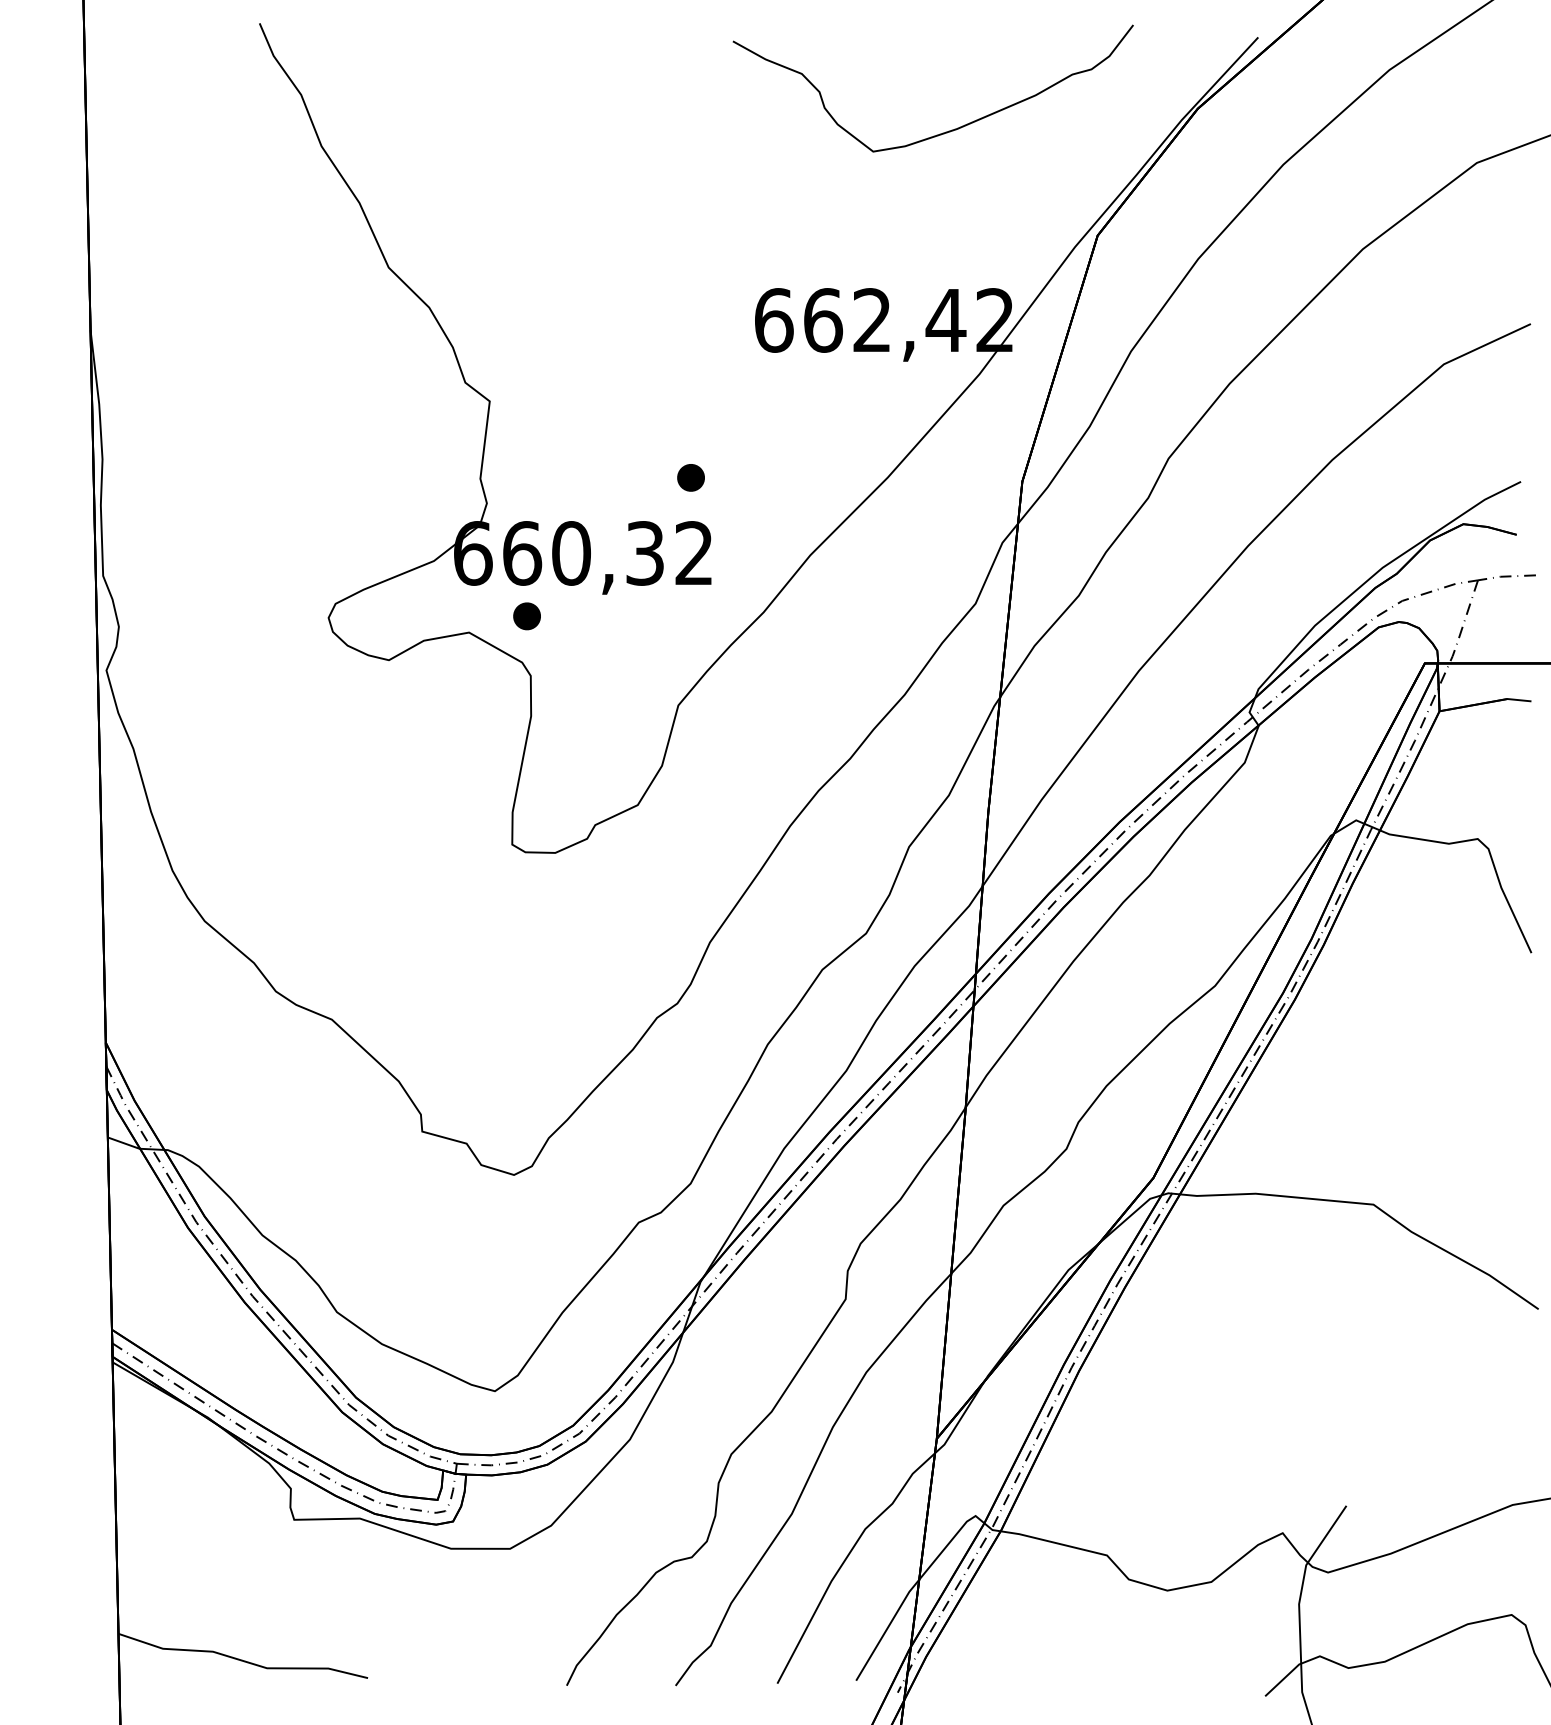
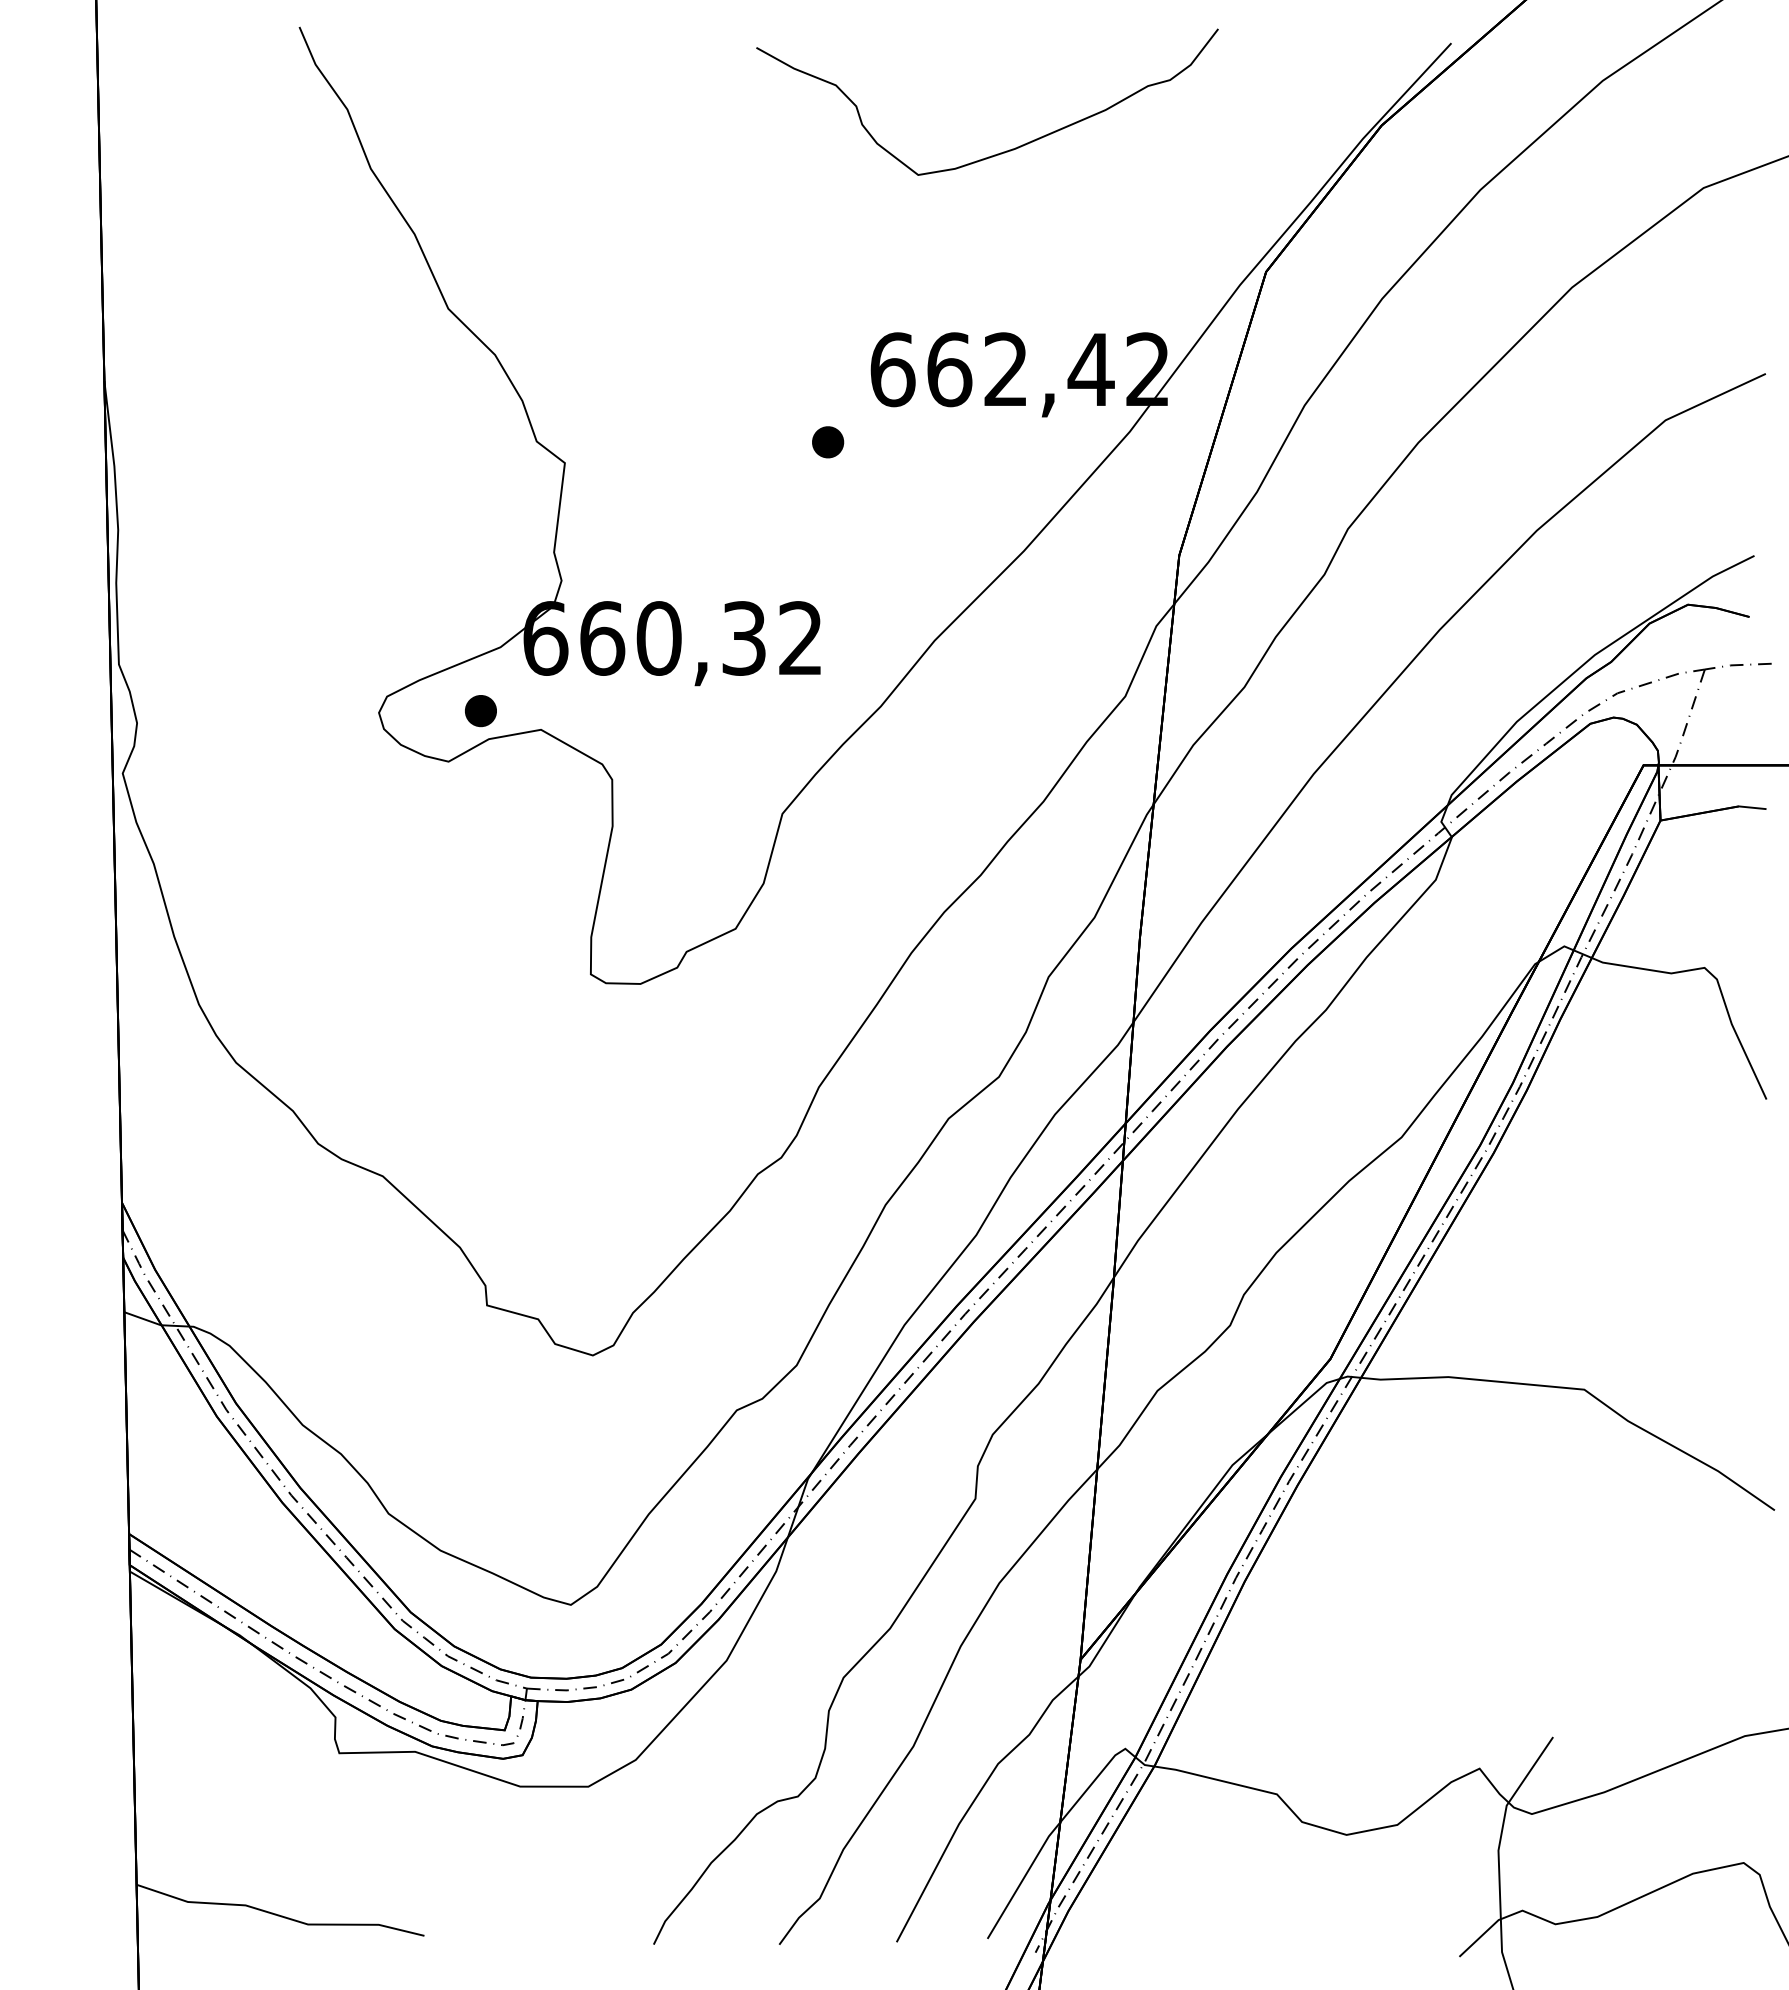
curve: (947, 131) -> (1003, 151), moved
part: (691, 478) -> (828, 442), moved
part: (526, 616) -> (480, 711), moved

